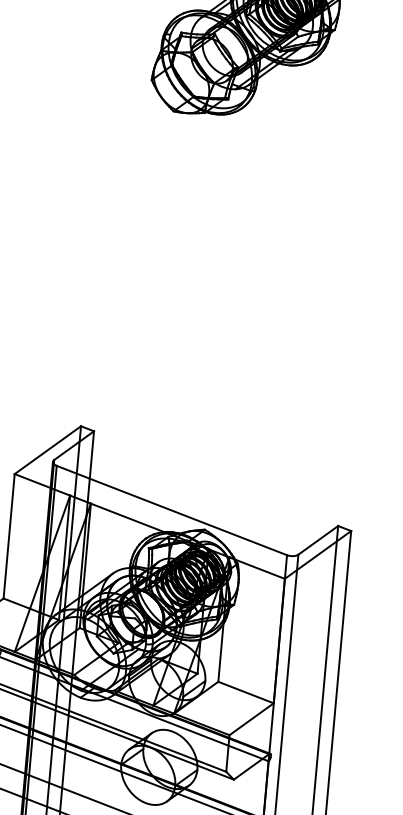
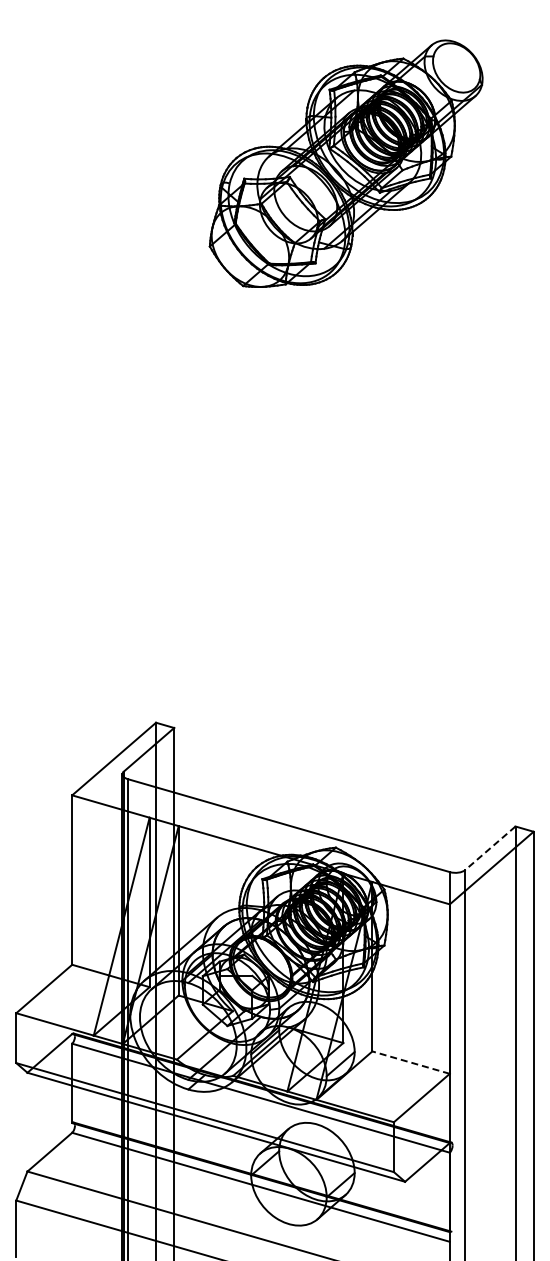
line: (317, 540) -> (489, 848), solid -> dashed
line: (245, 692) -> (410, 1062), solid -> dashed

